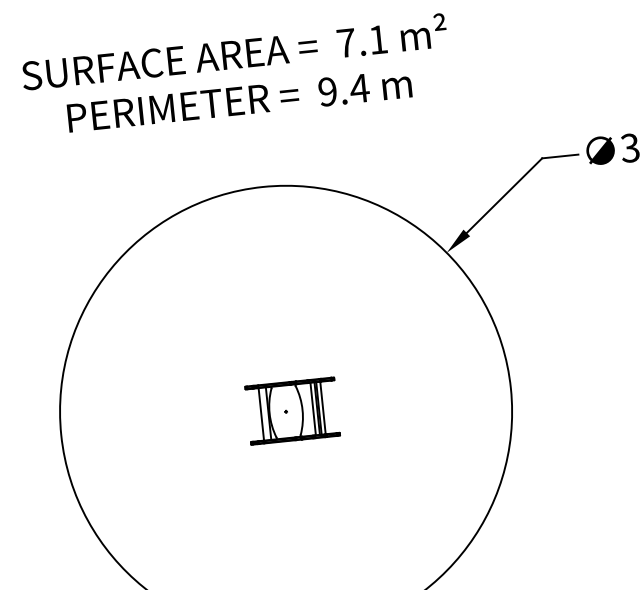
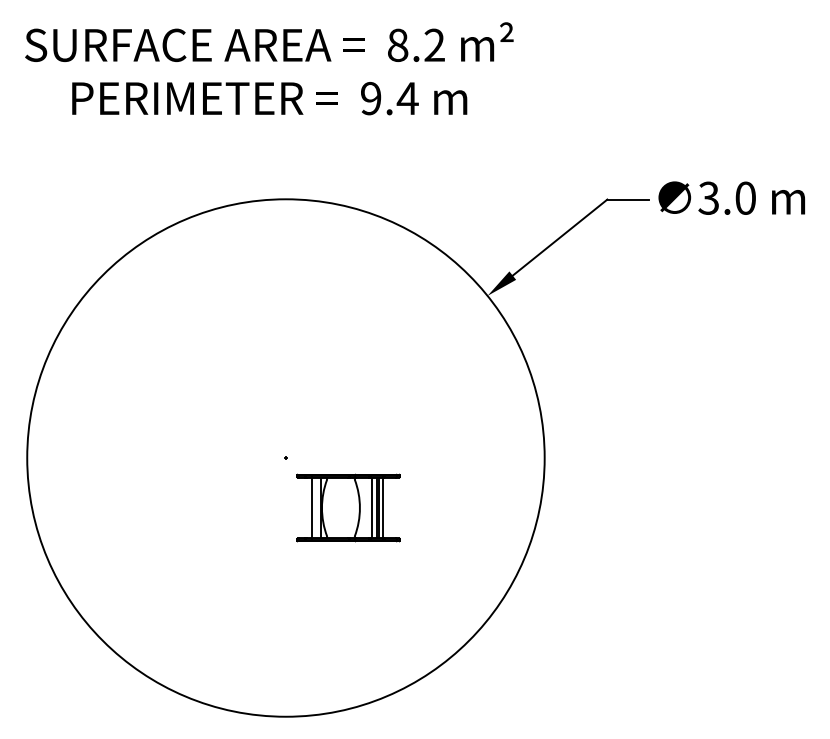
text: (362, 41) -> (416, 45), 7.1 -> 8.2
part: (292, 410) -> (348, 507), moved

